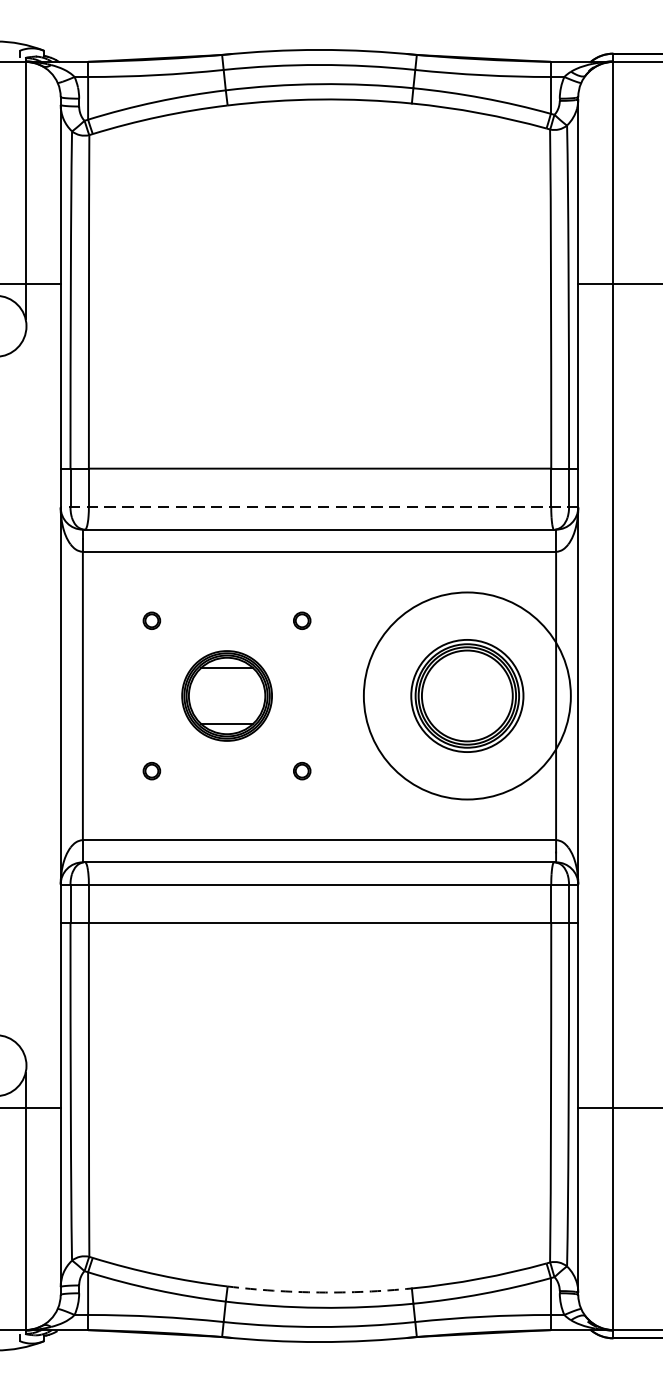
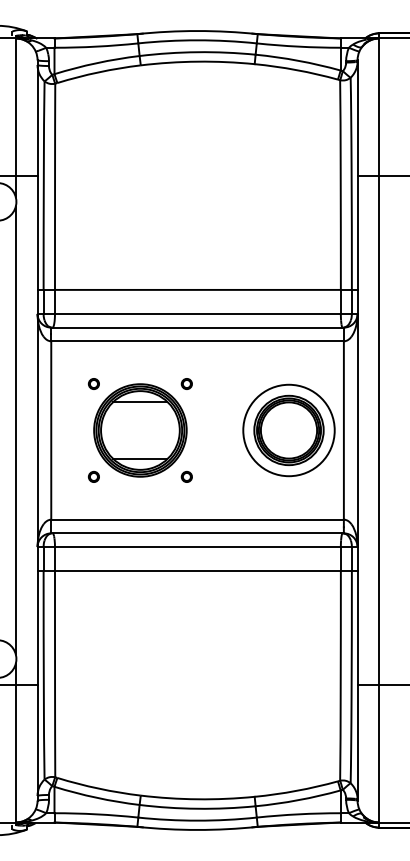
line: (319, 506) -> (197, 313), dashed -> solid
line: (25, 696) -> (15, 430), added
part: (227, 696) -> (140, 430), size x1.67
circle: (466, 696) -> (288, 430), size x0.71
arc: (319, 1292) -> (197, 799), dashed -> solid

